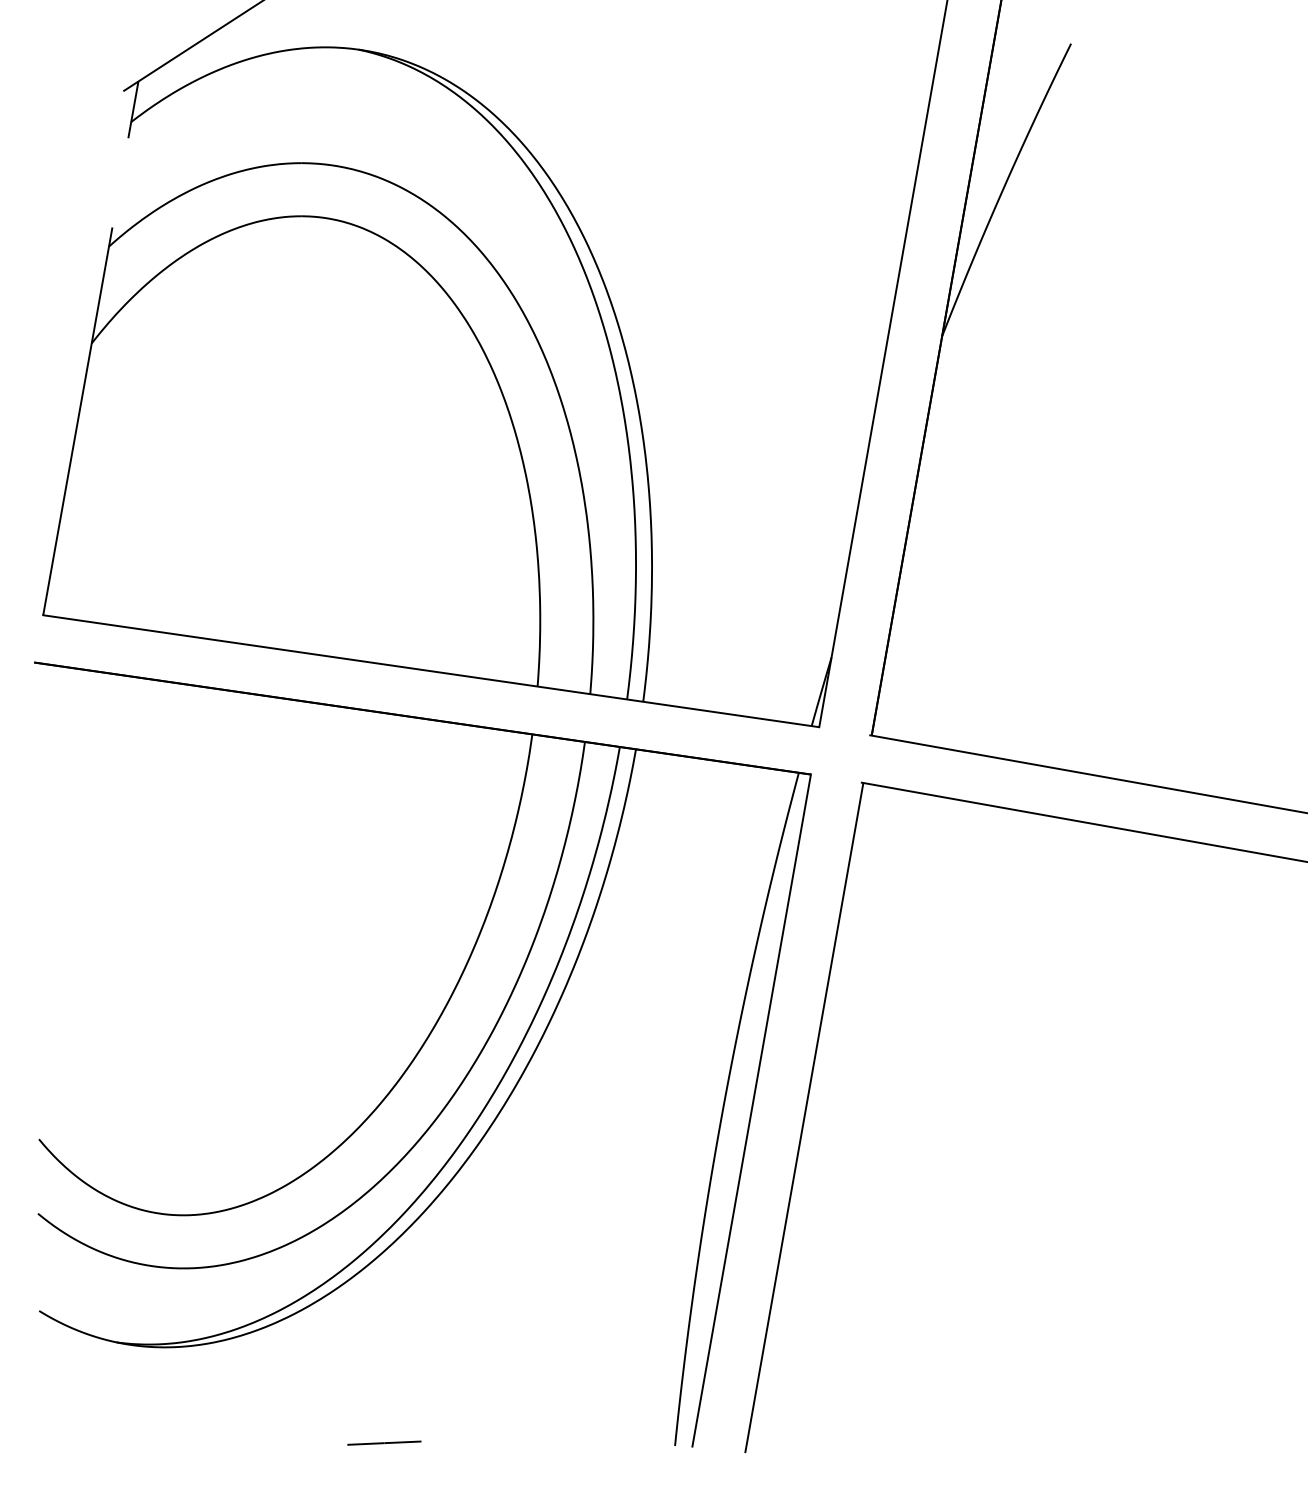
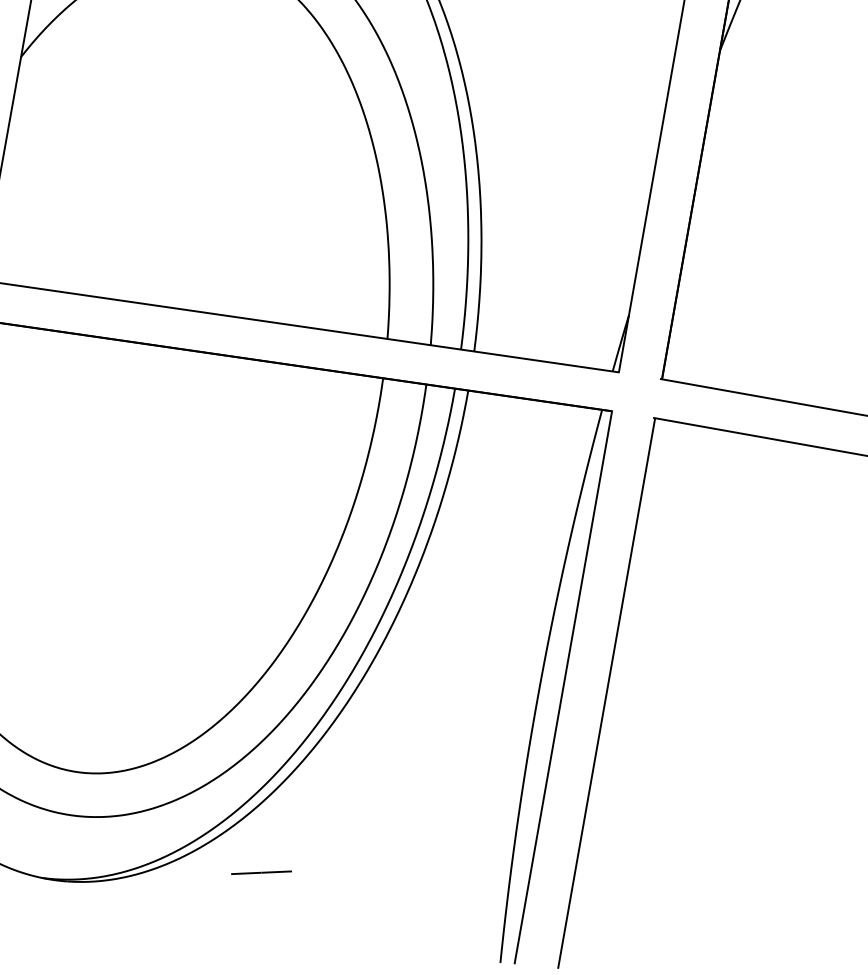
line: (384, 1442) -> (261, 872), moved

